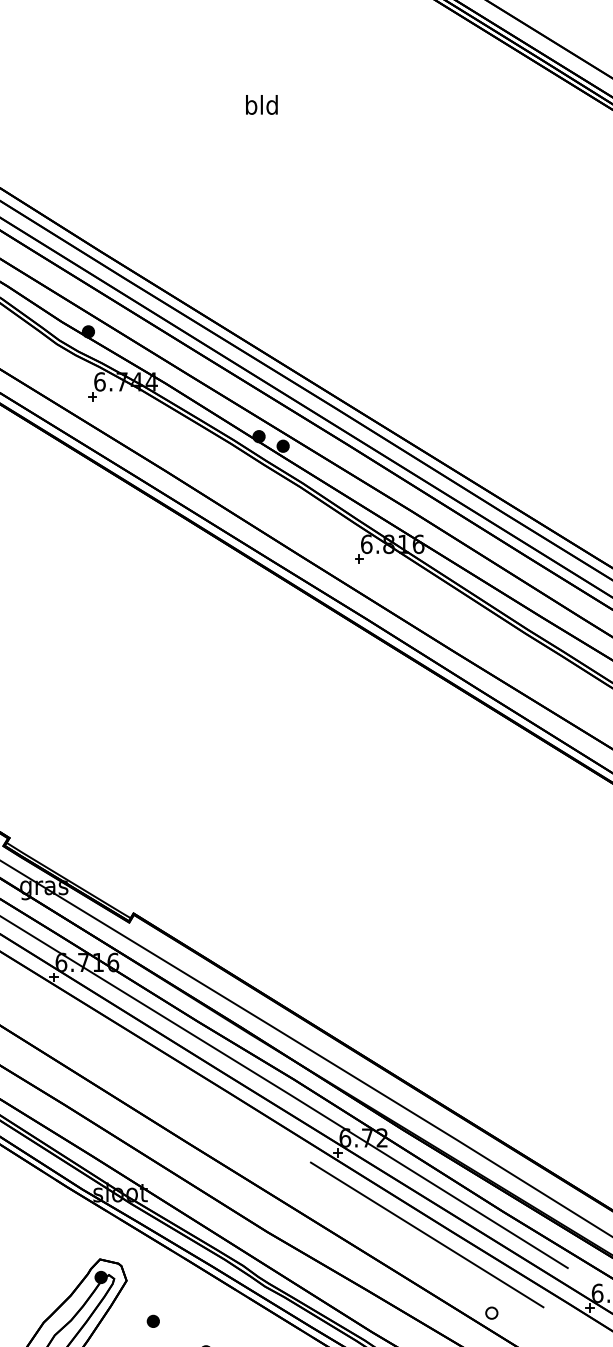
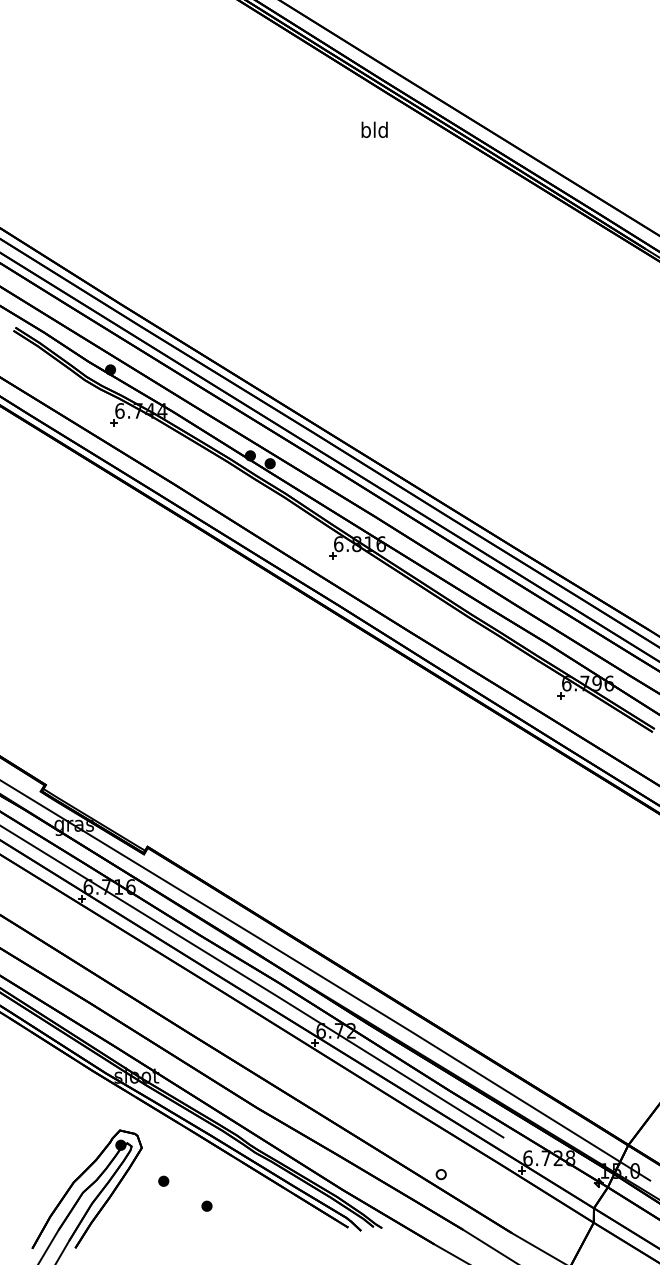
text: (261, 104) -> (374, 129), moved
line: (426, 1235) -> (387, 1110), removed

